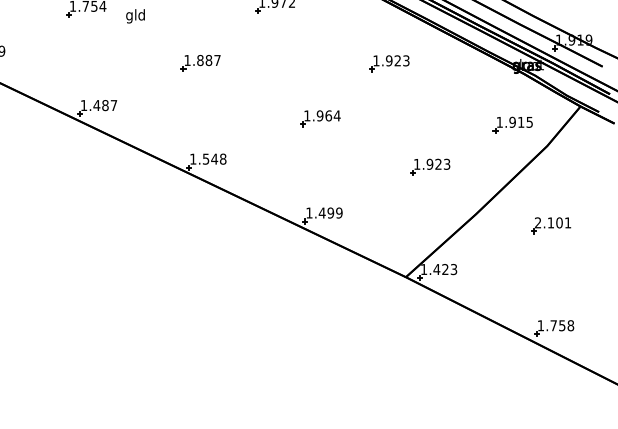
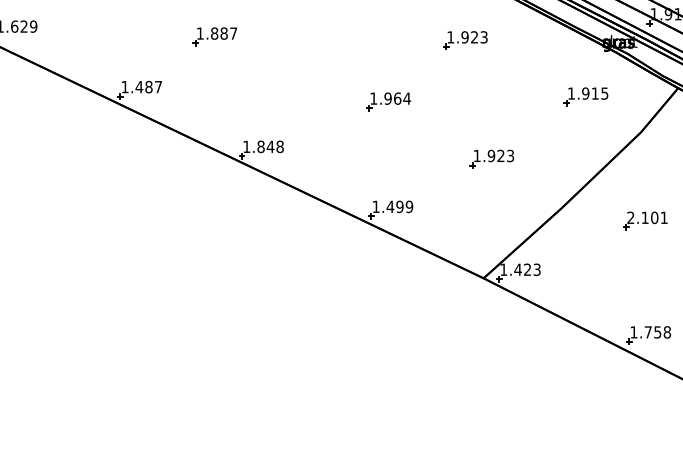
part: (200, 63) -> (214, 36), moved
part: (512, 124) -> (585, 95), moved
text: (205, 158) -> (260, 146), 1.548 -> 1.848
part: (430, 166) -> (492, 158), moved

